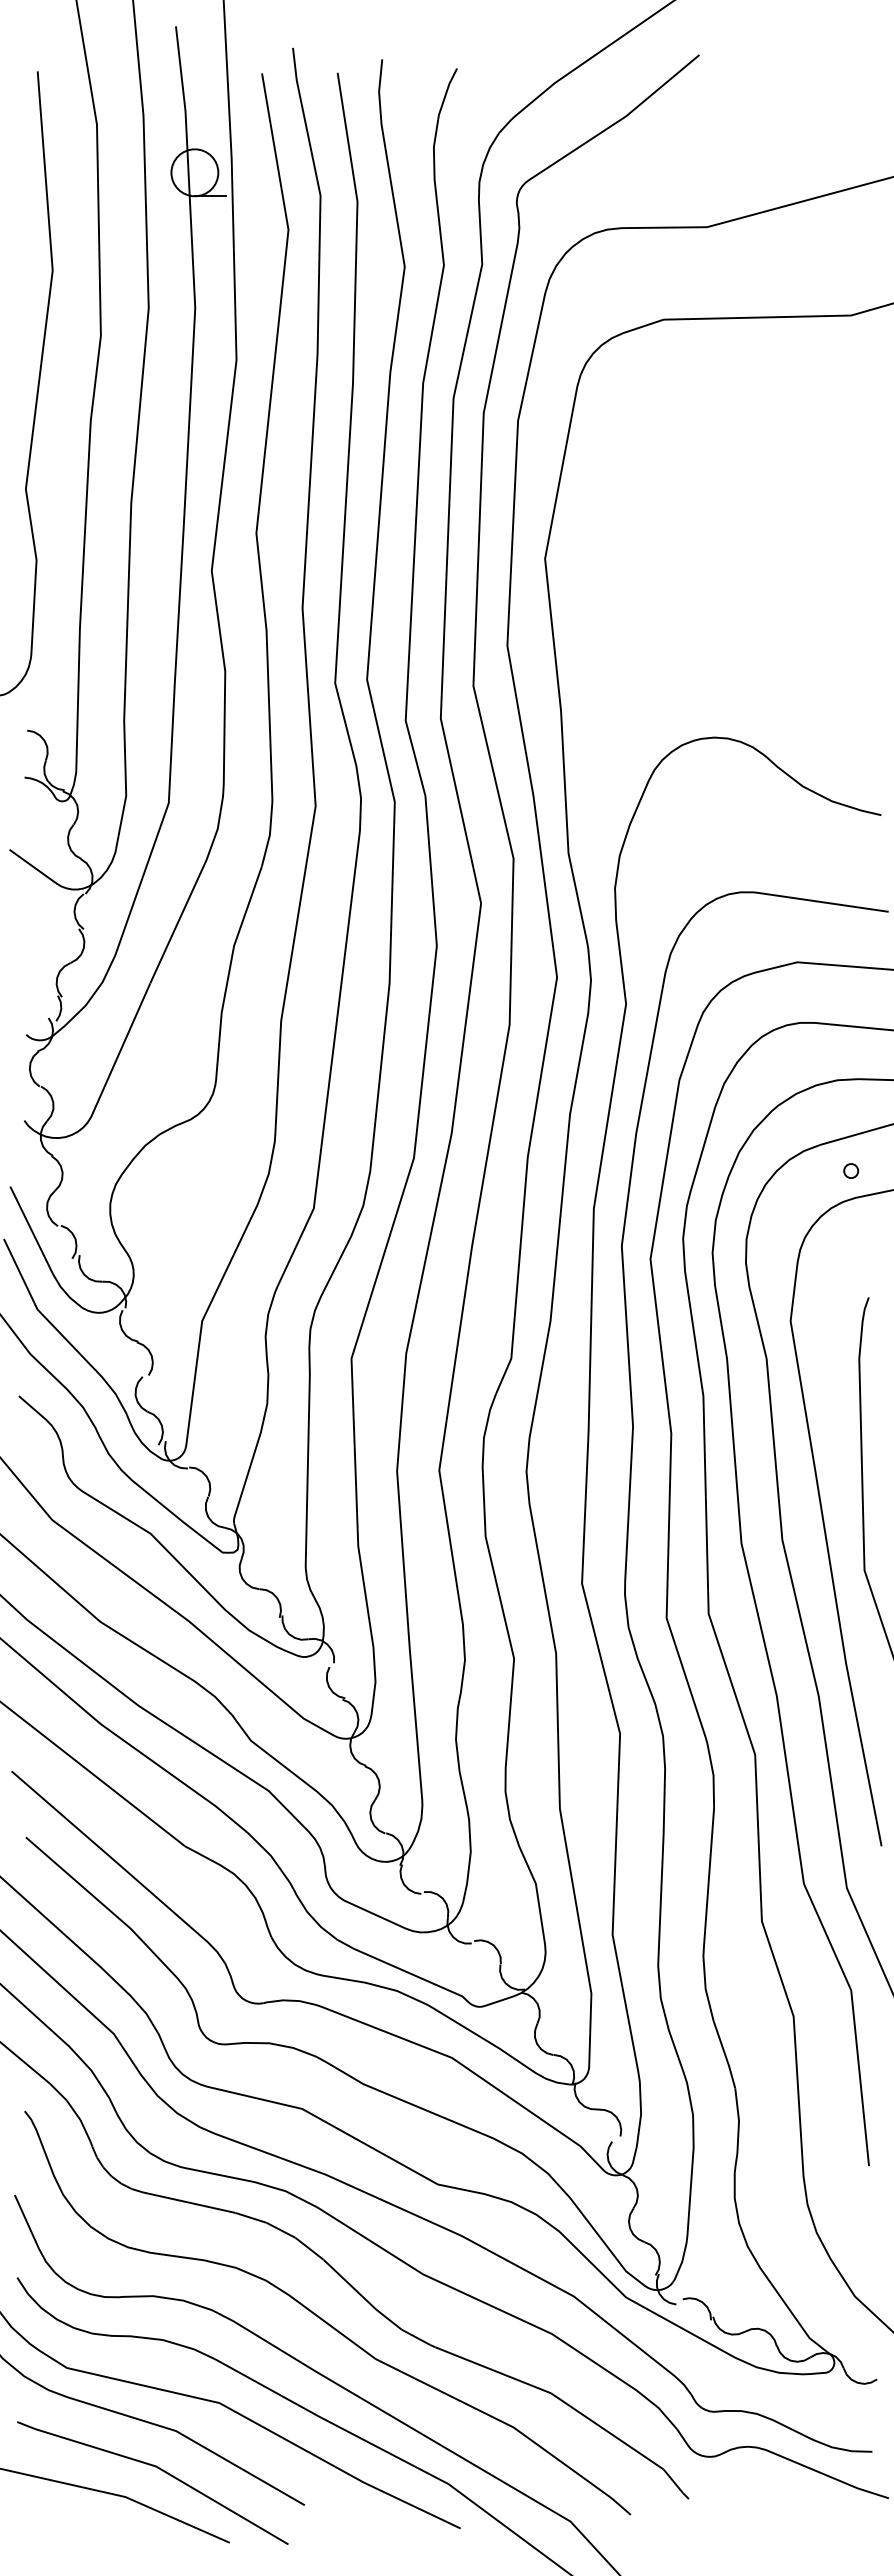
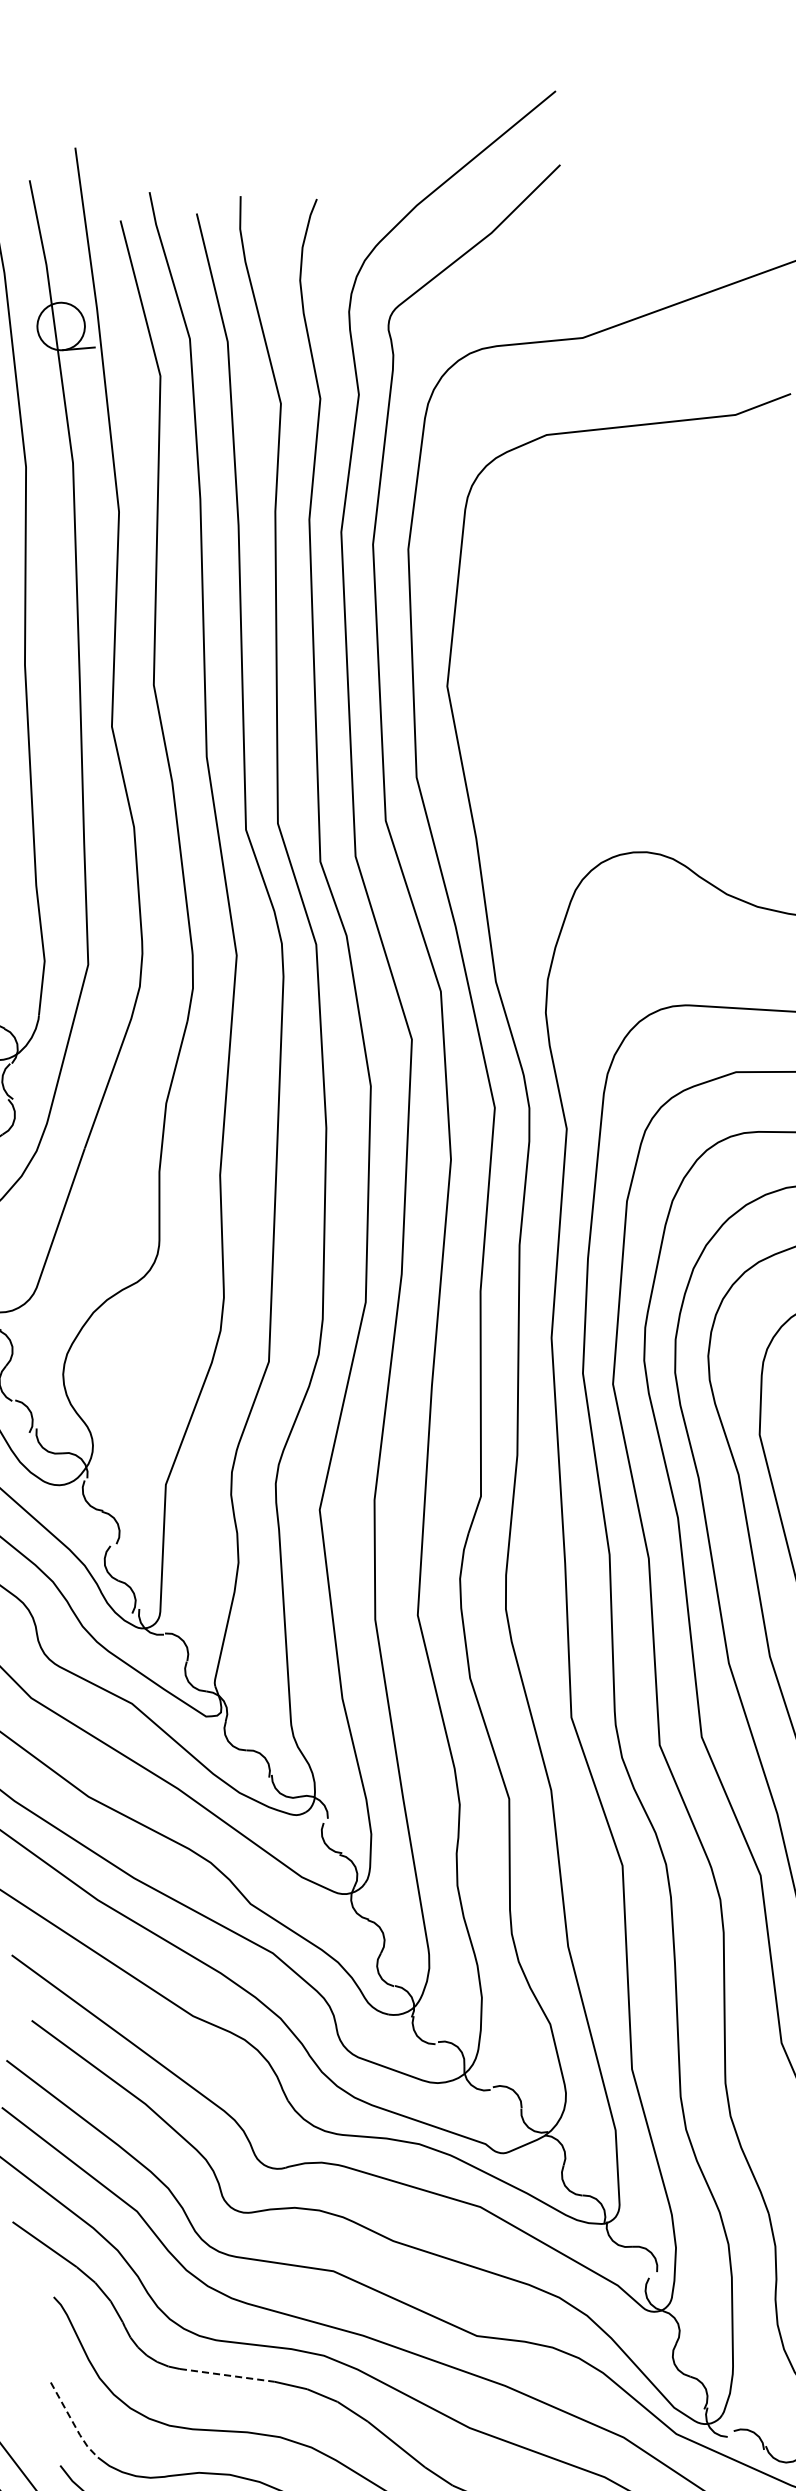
line: (189, 2202) -> (227, 2375), solid -> dashed
line: (33, 2236) -> (73, 2422), solid -> dashed

